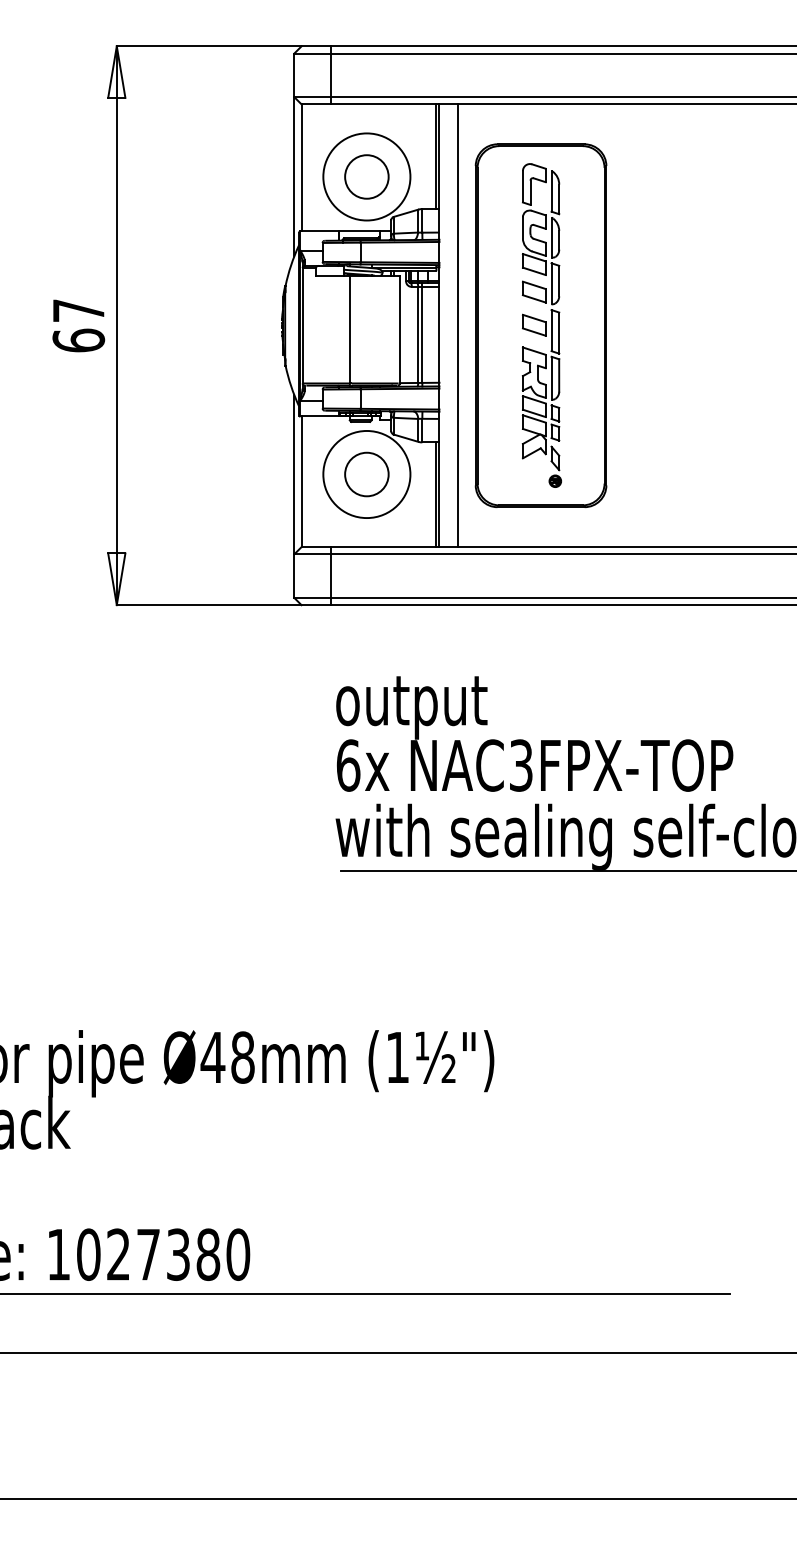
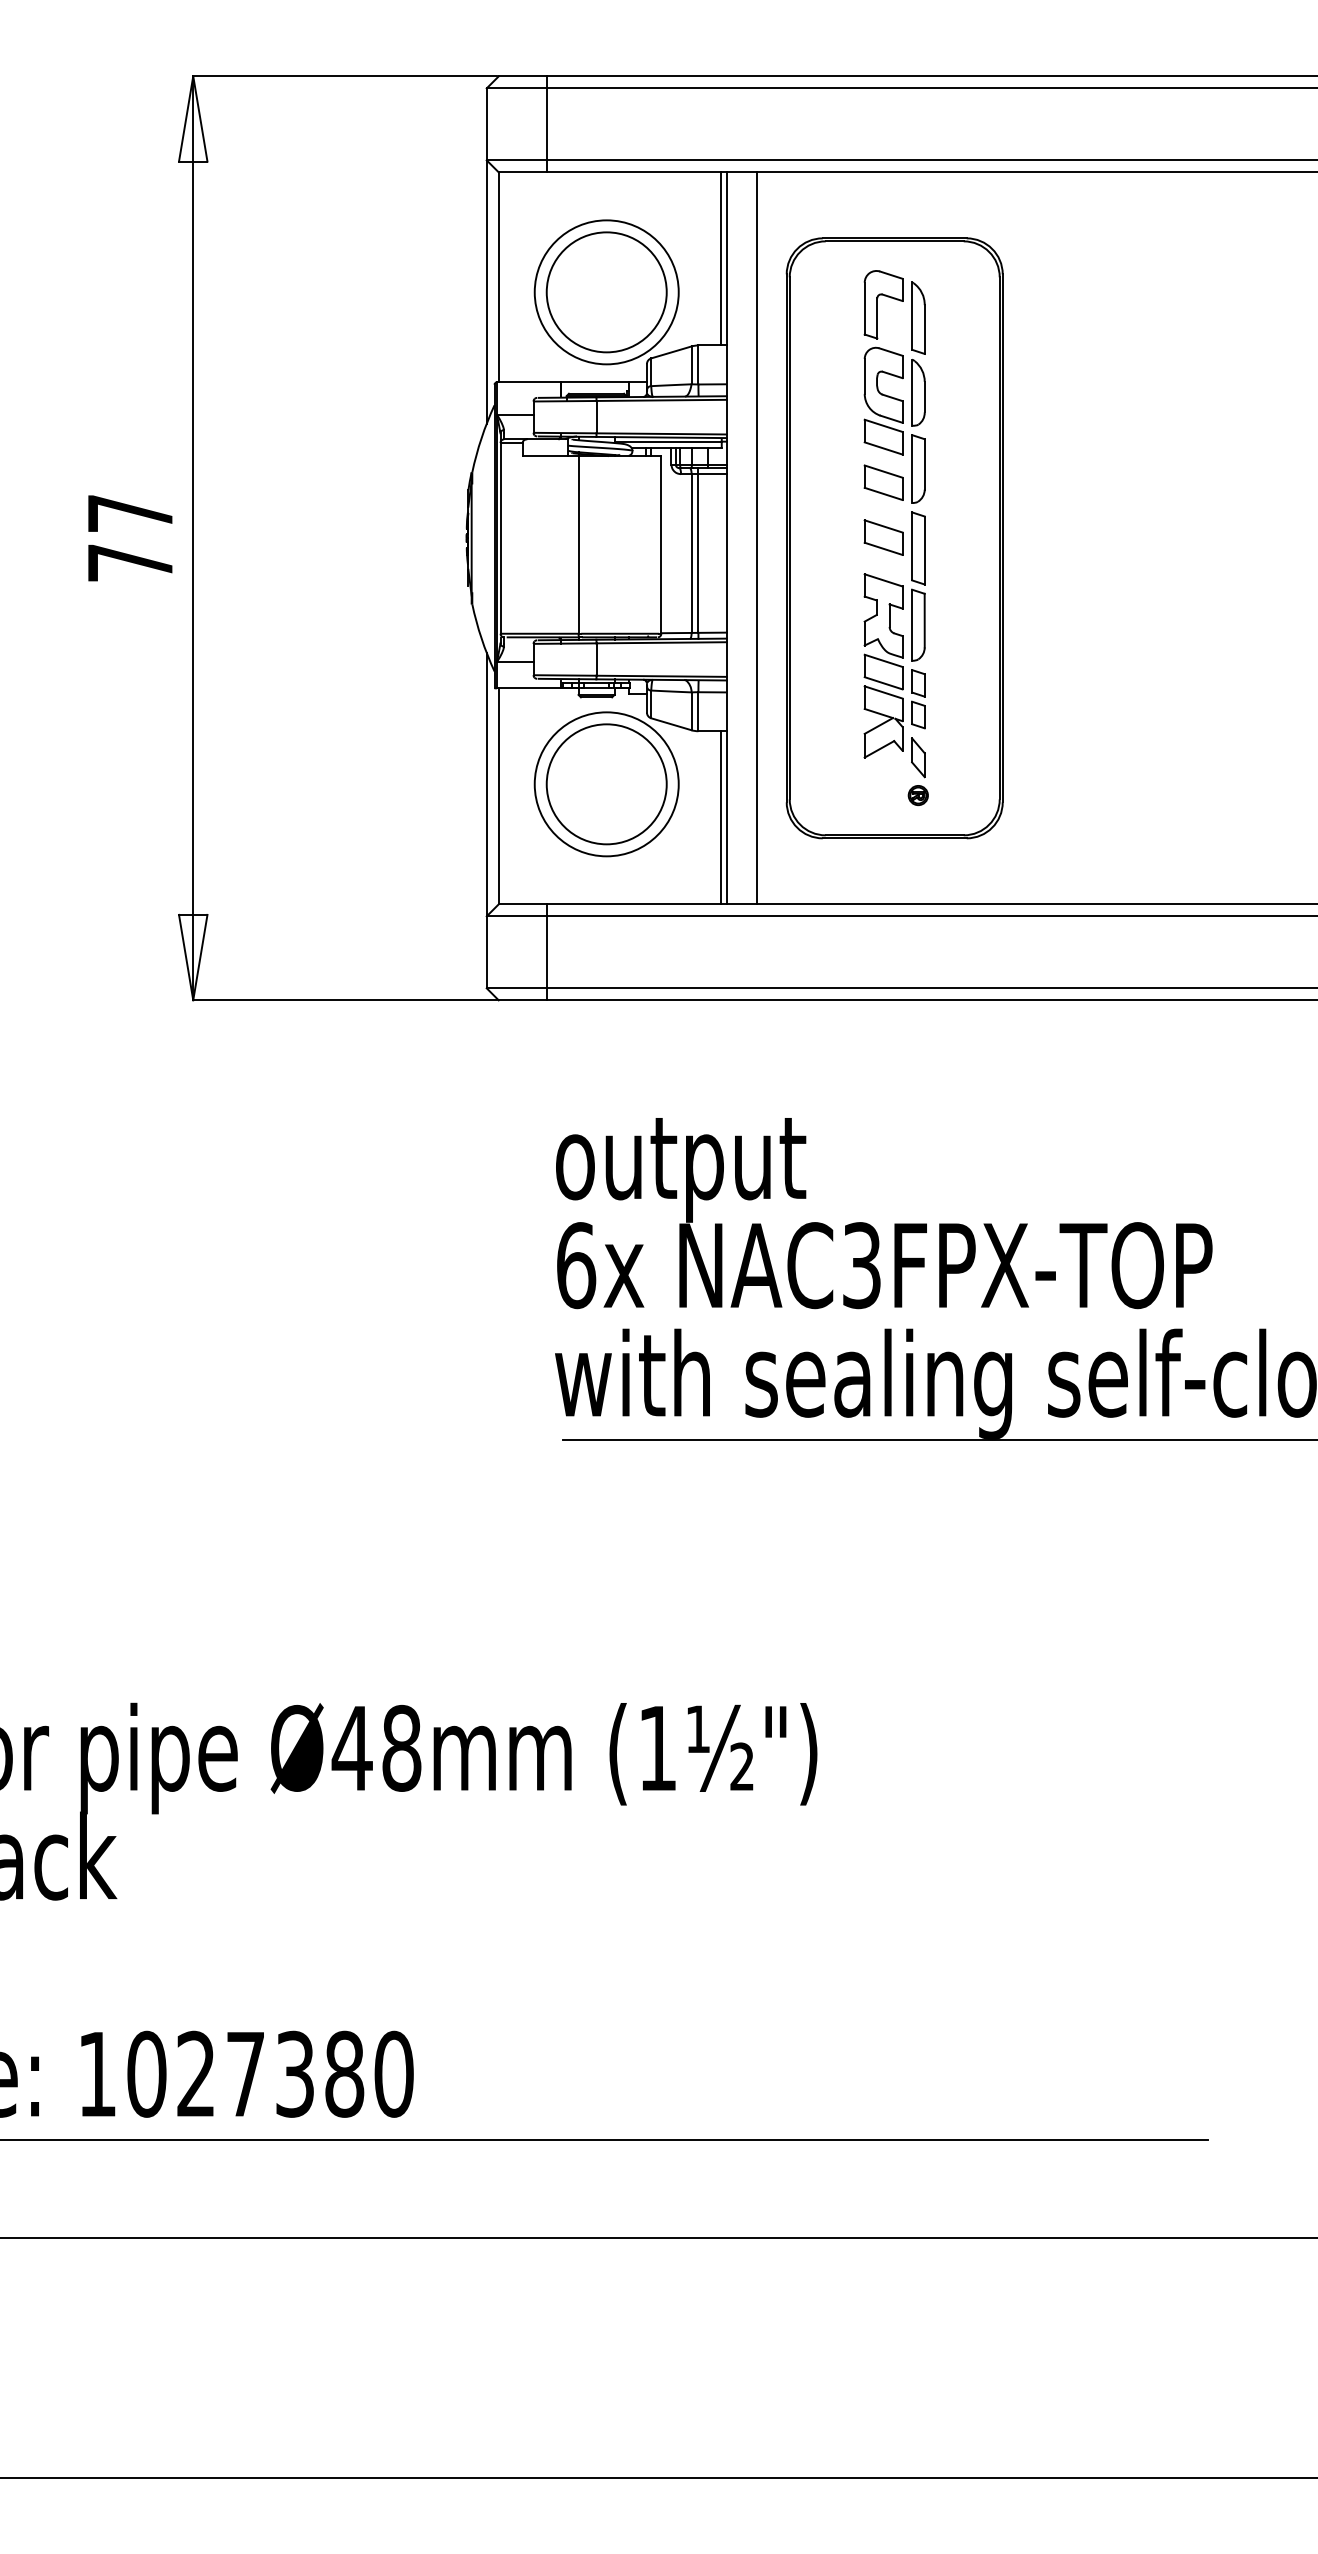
circle: (366, 176) -> (606, 291), size x1.67
text: (78, 340) -> (129, 562), 67 -> 77
circle: (366, 474) -> (606, 784), size x1.67

